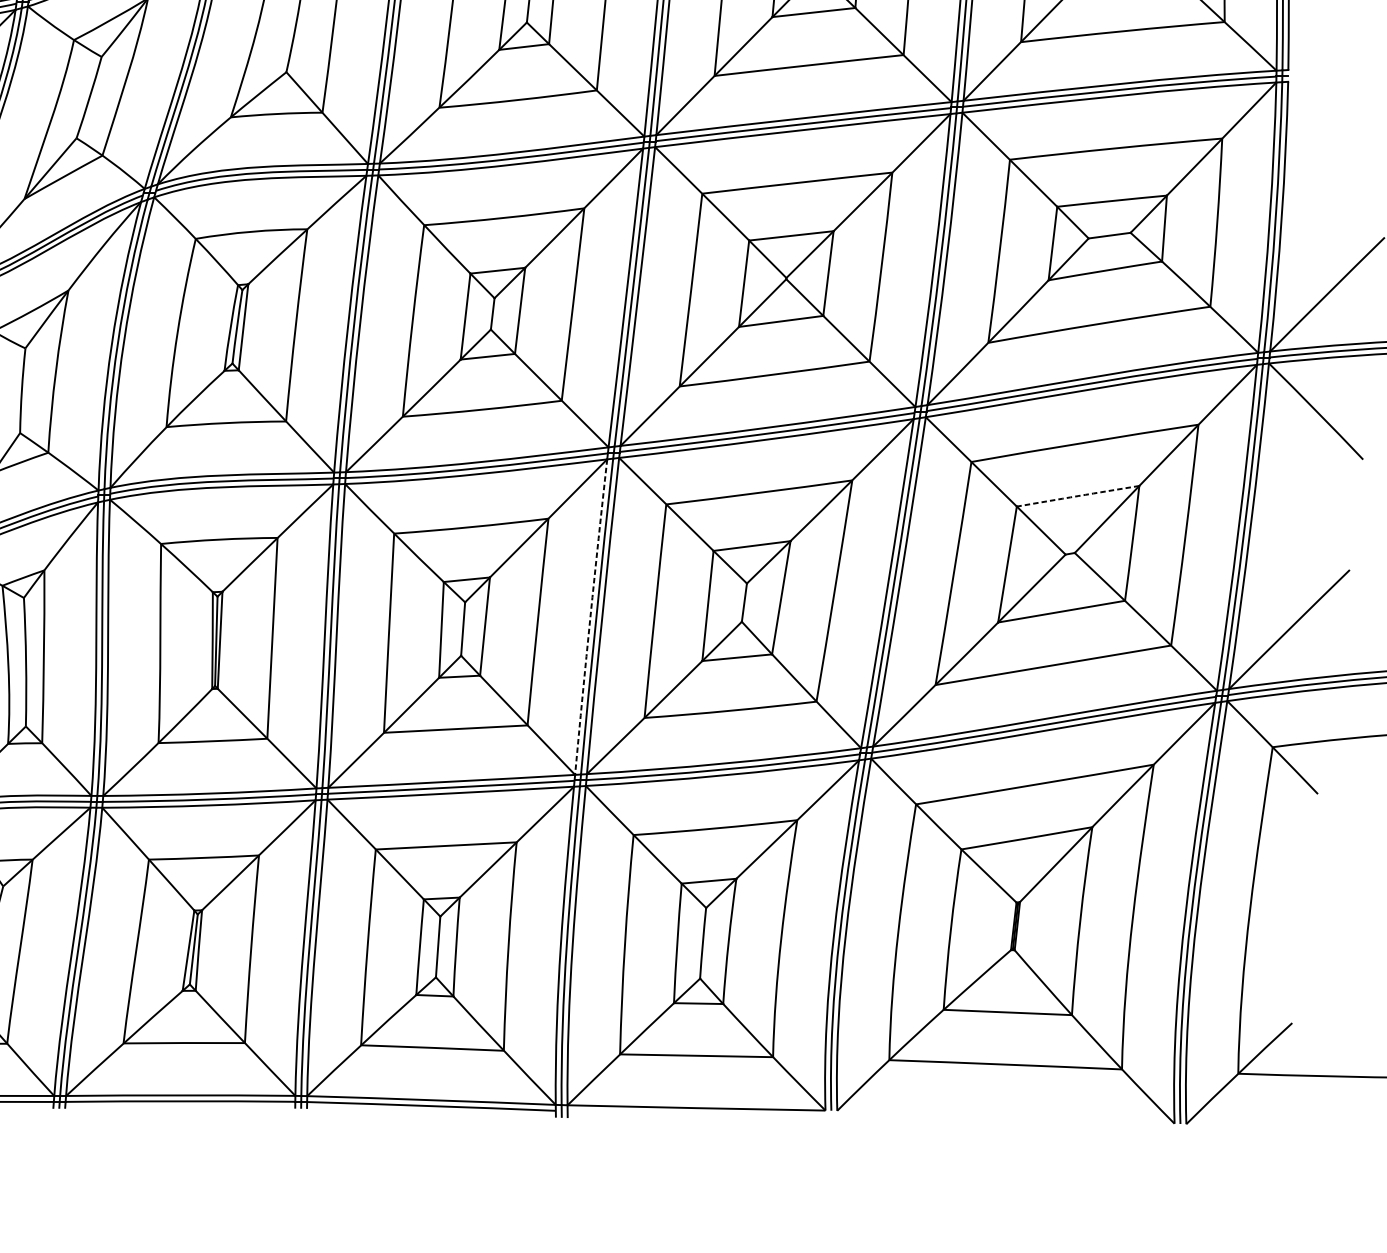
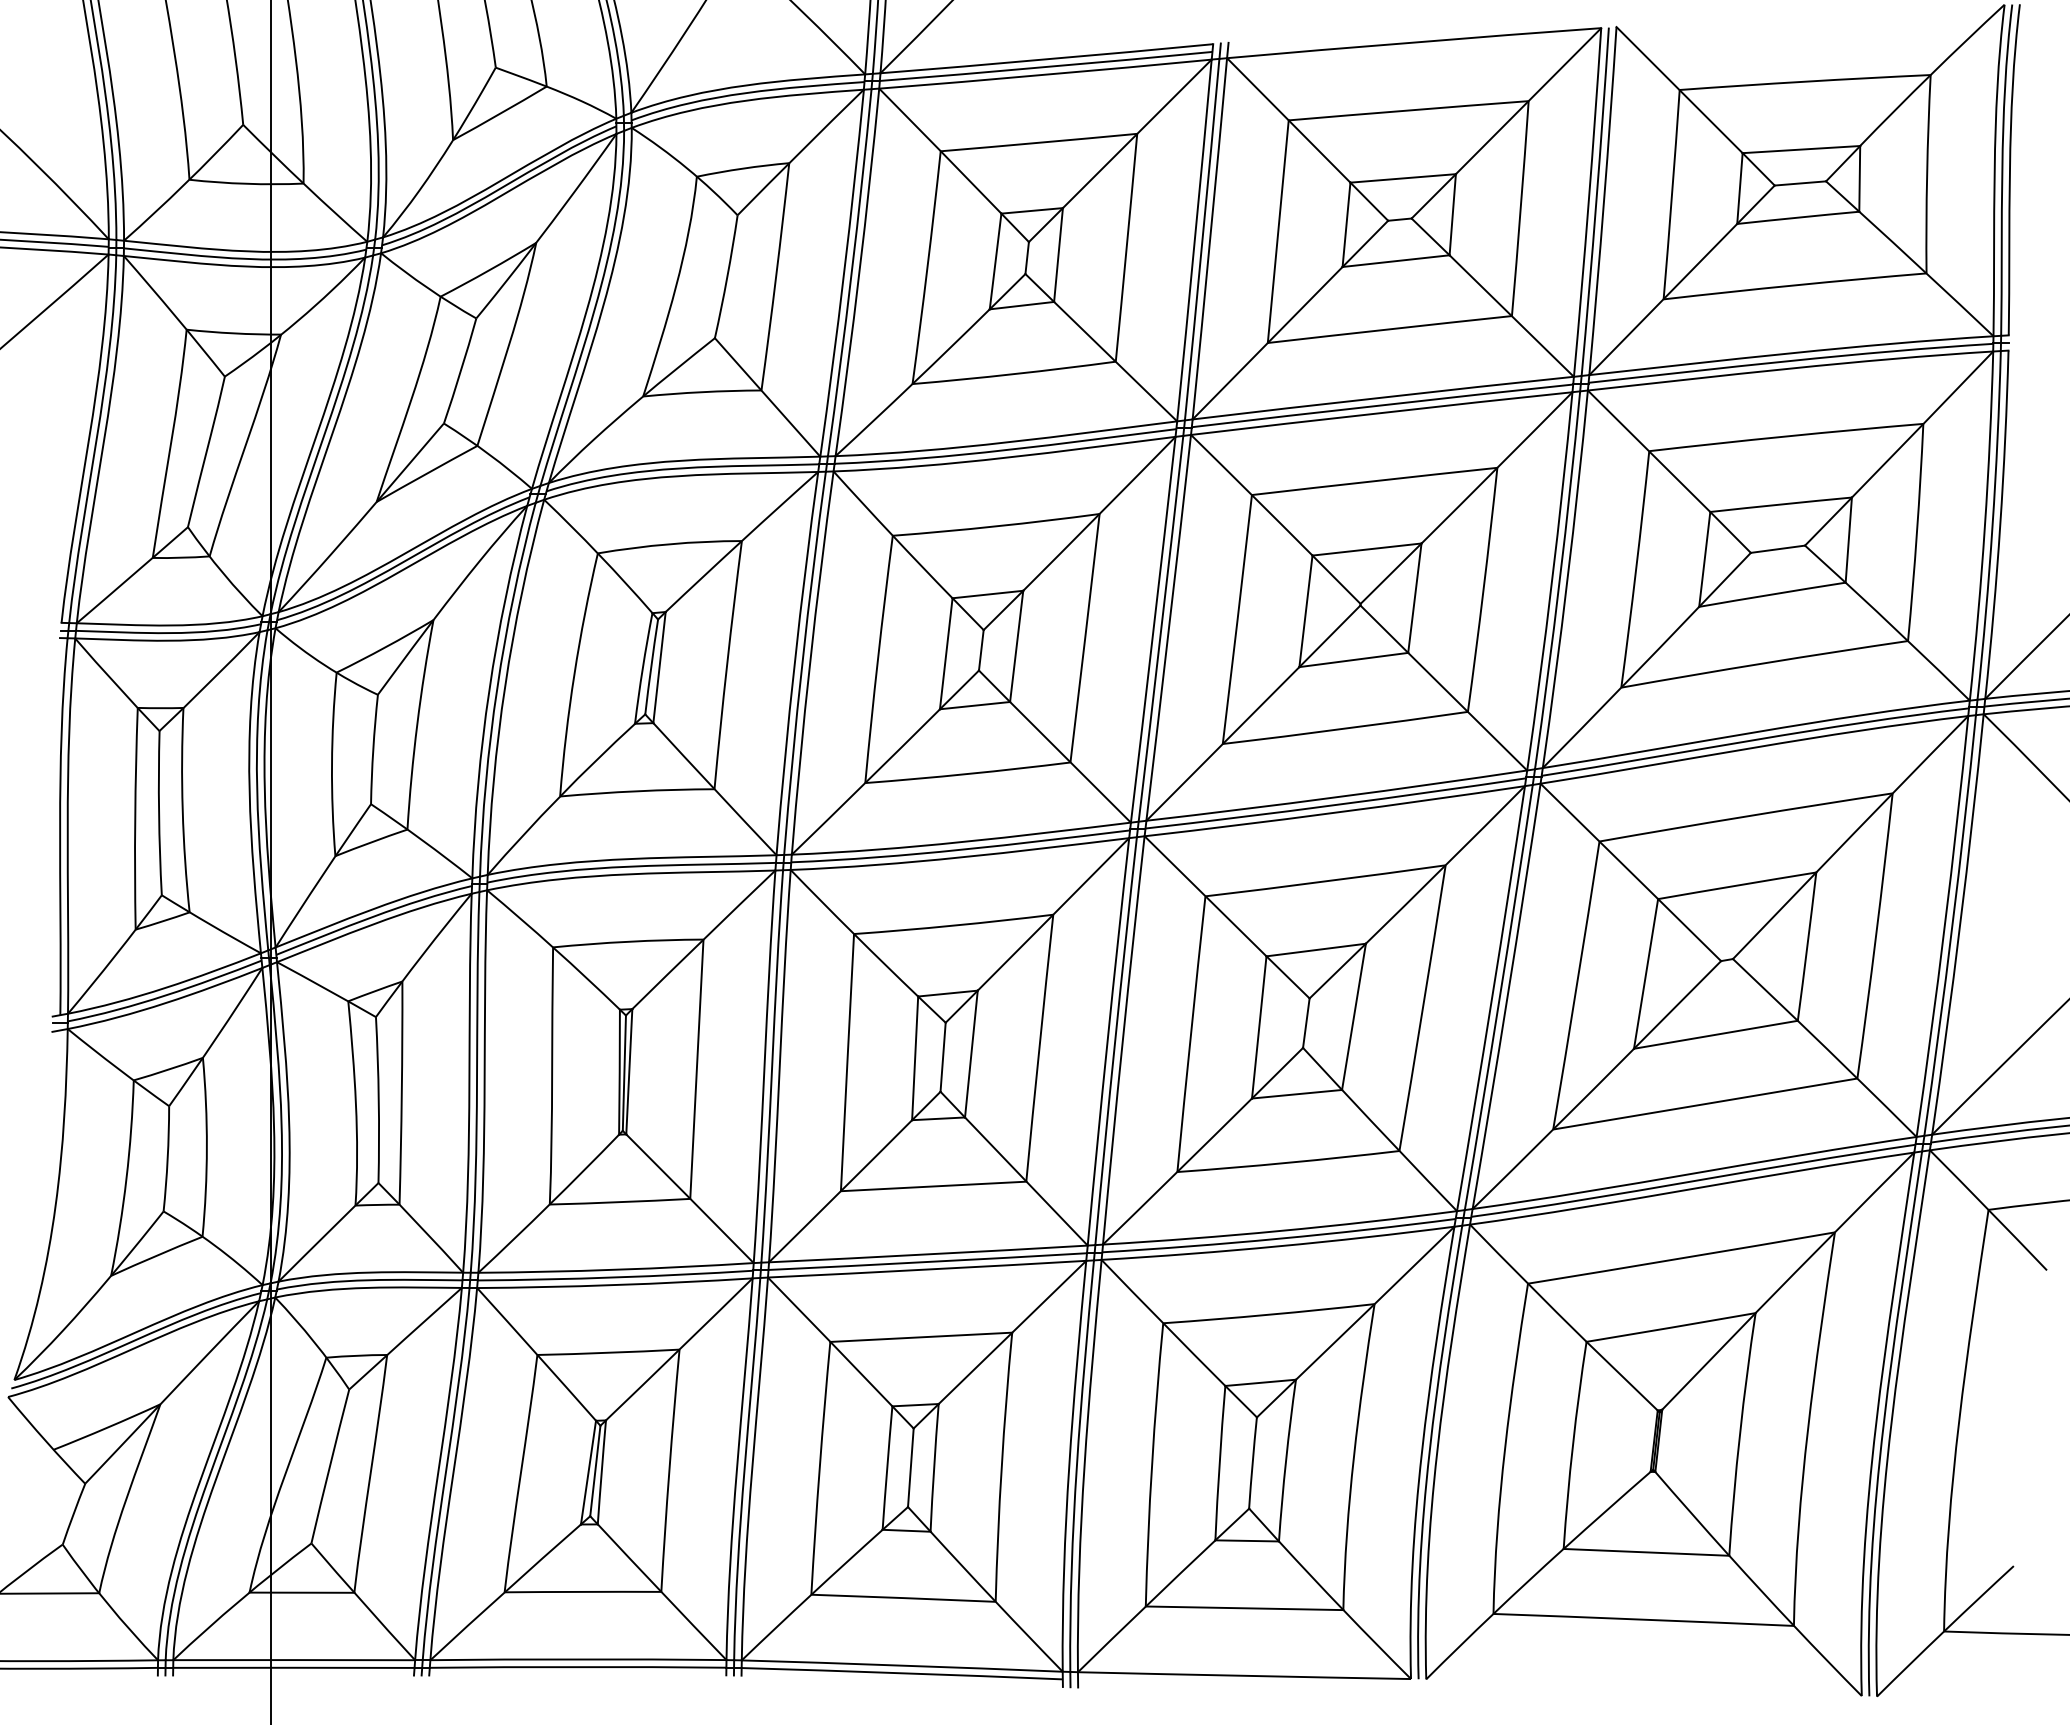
arc: (1078, 496) -> (1737, 885), dashed -> solid
arc: (590, 616) -> (1107, 1041), dashed -> solid

